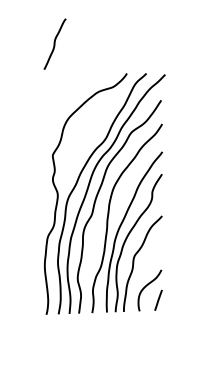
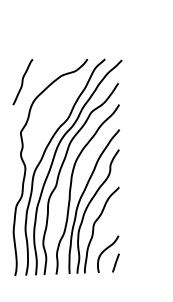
curve: (54, 43) -> (22, 81), moved

